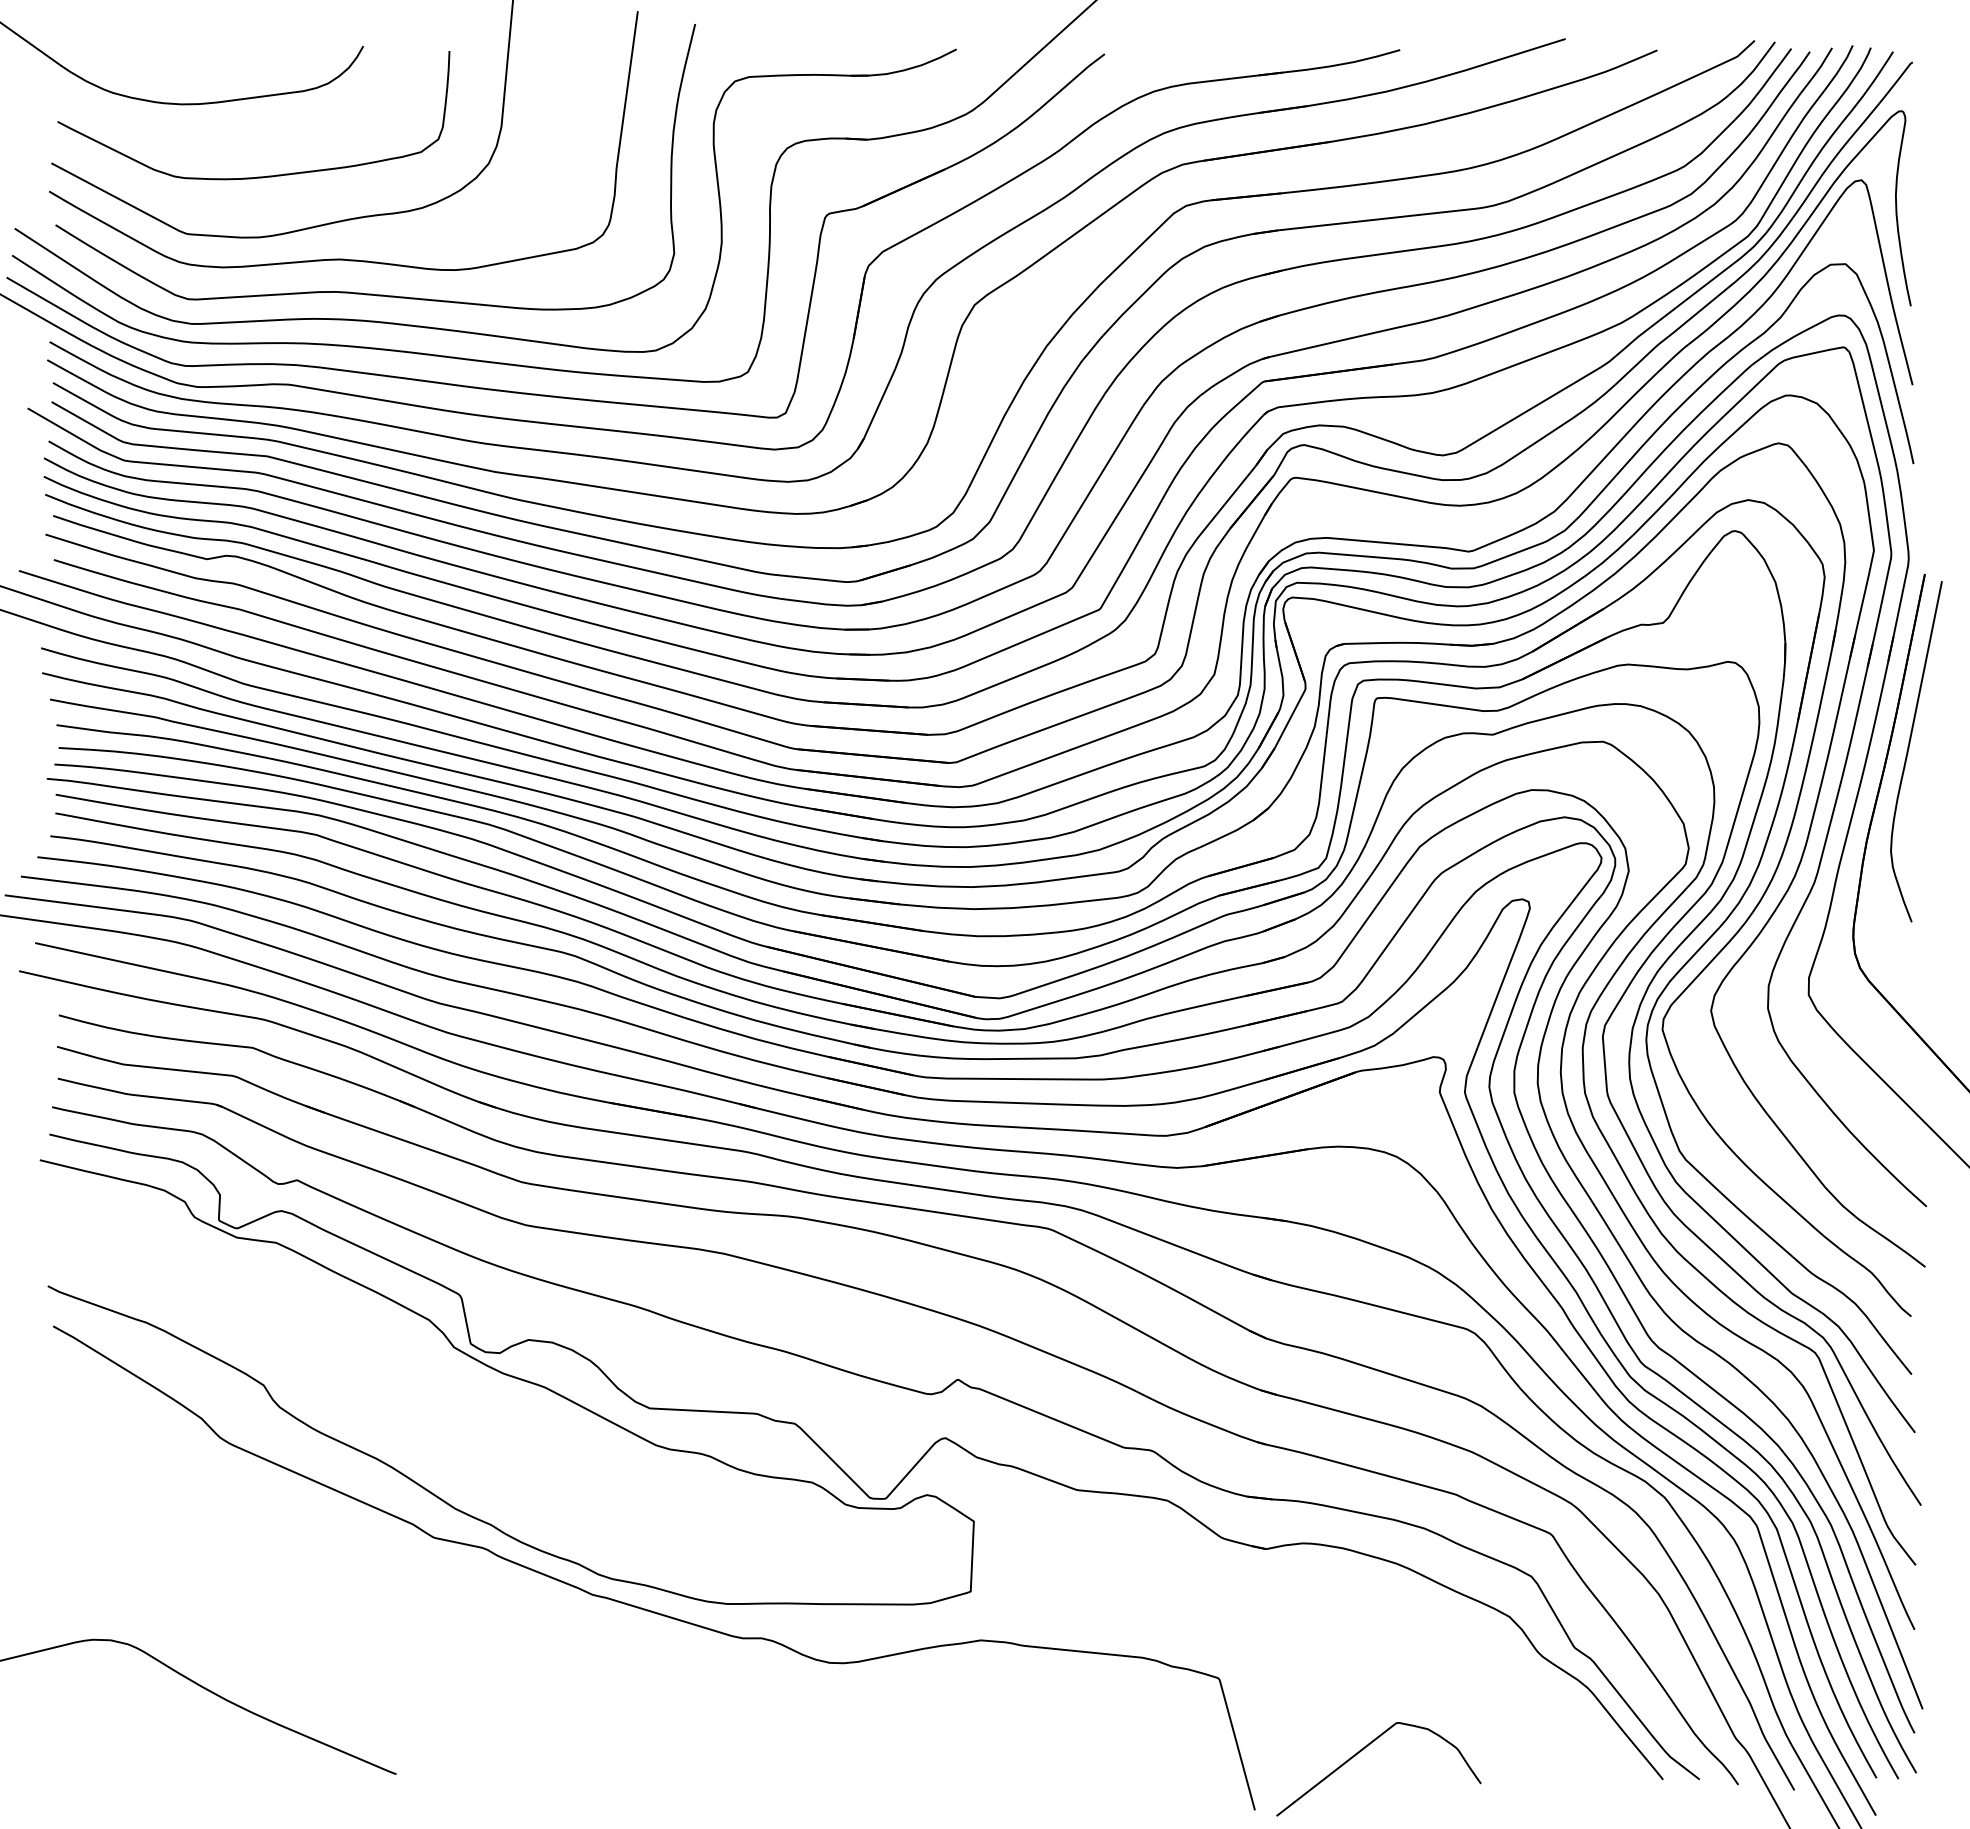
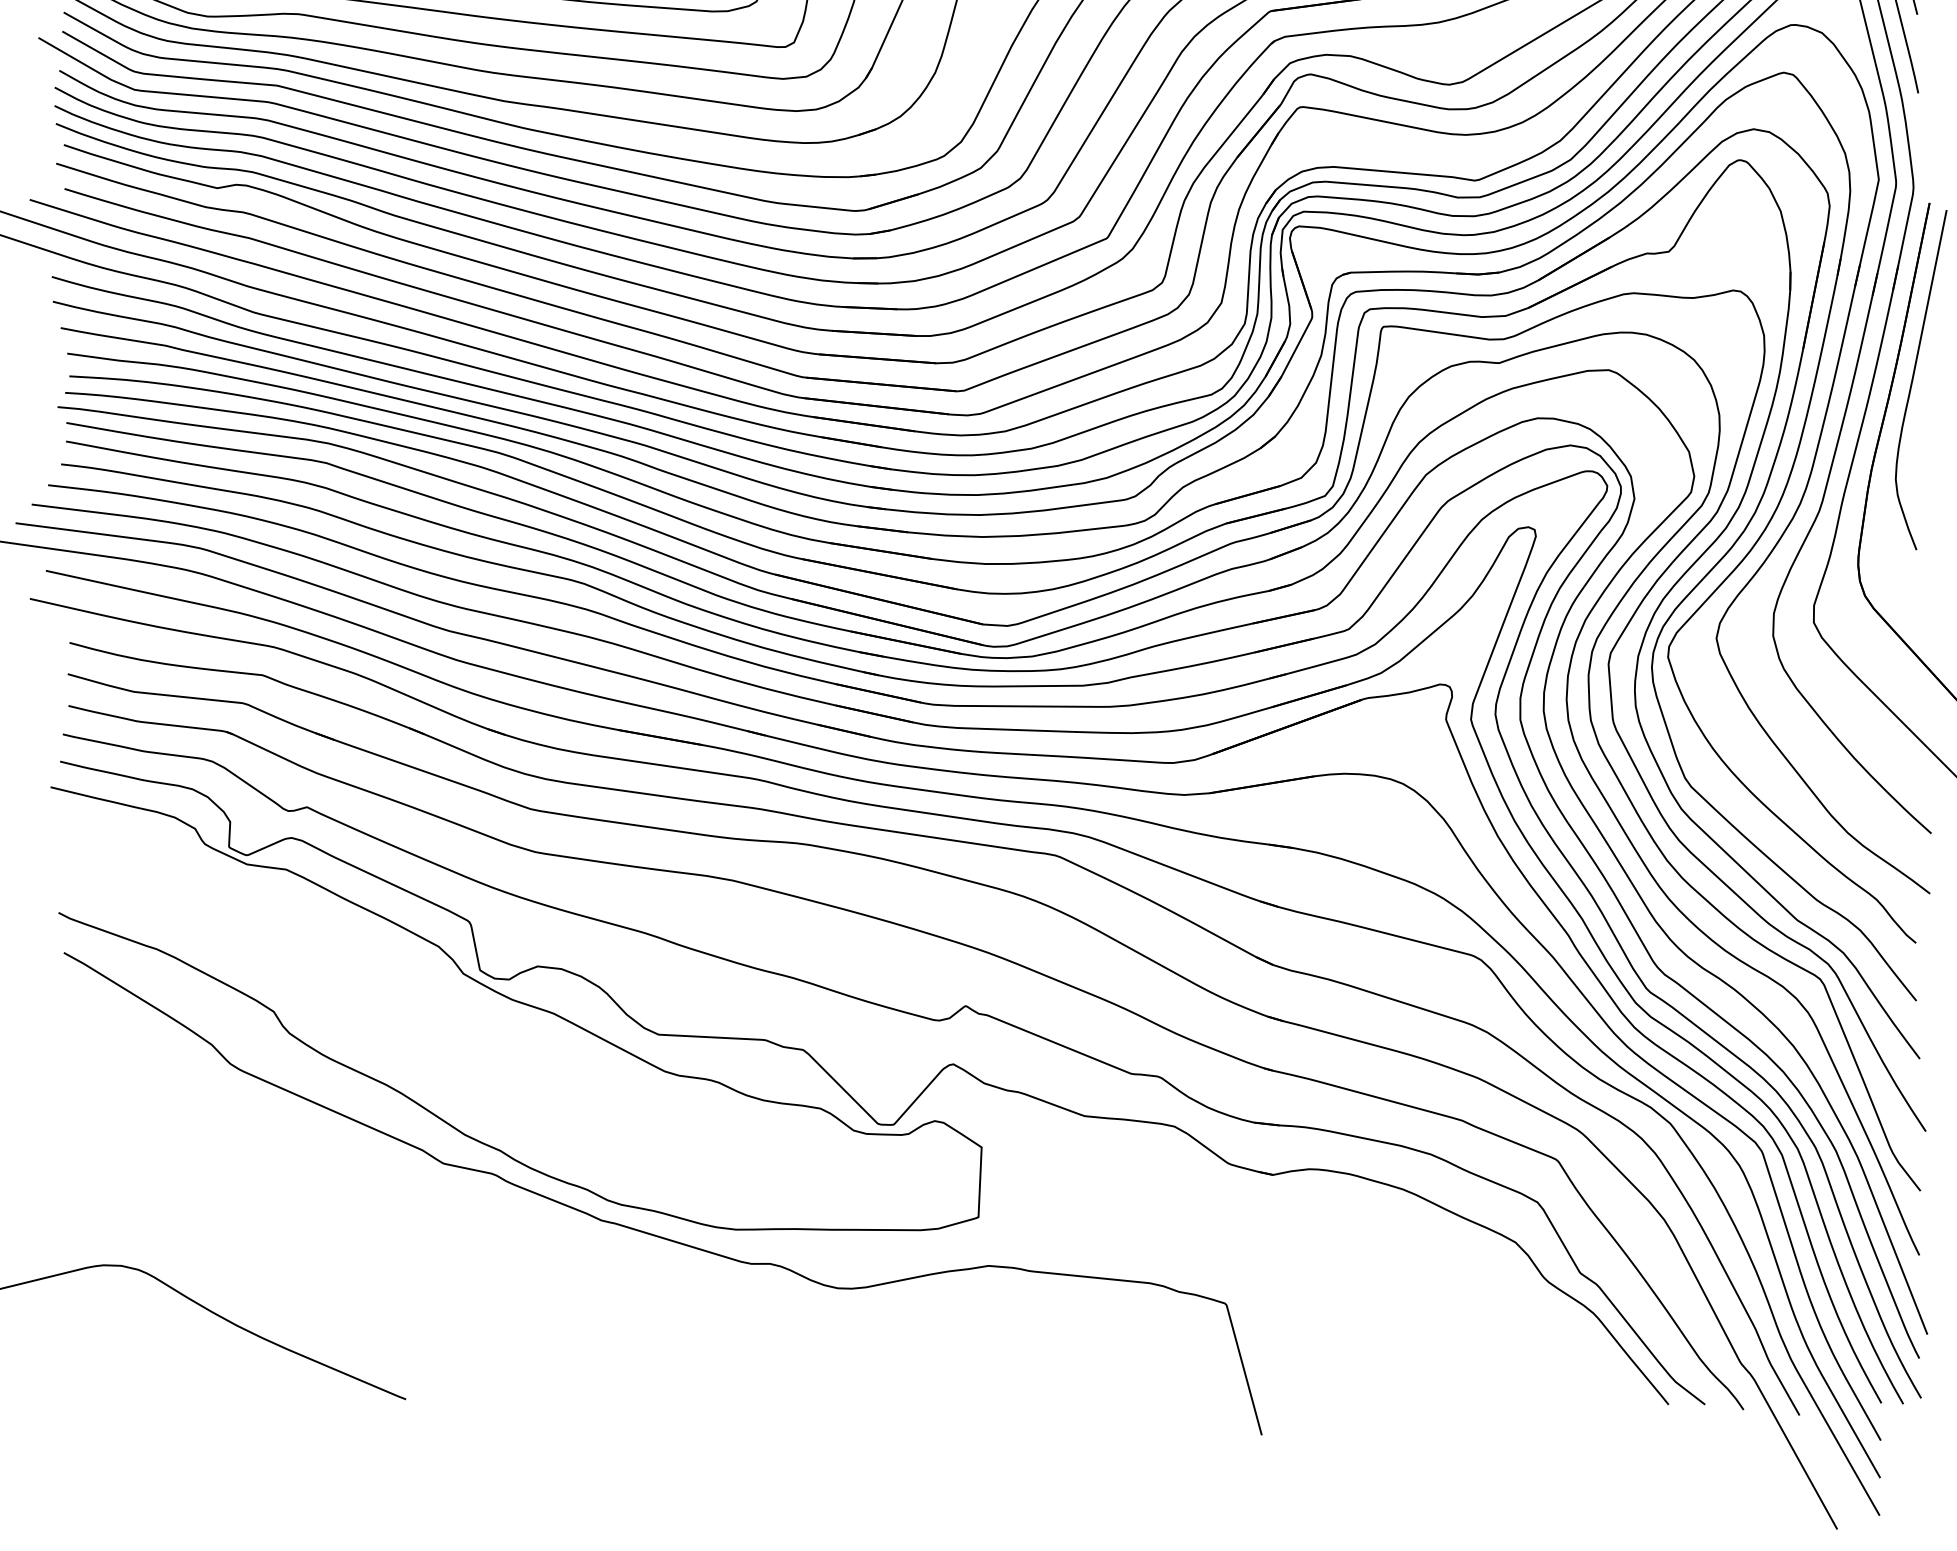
curve: (1364, 1749) -> (1371, 1374), removed

